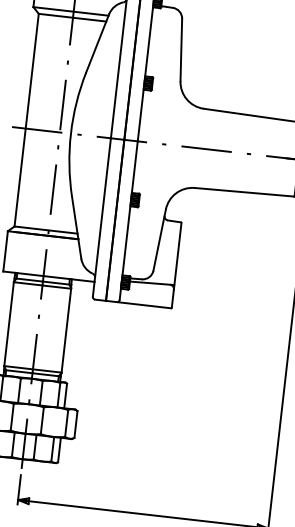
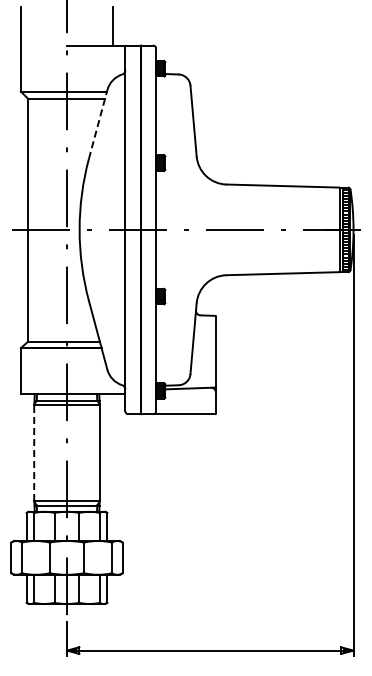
line: (97, 43) -> (98, 124), solid -> dashed
line: (9, 323) -> (34, 452), solid -> dashed

